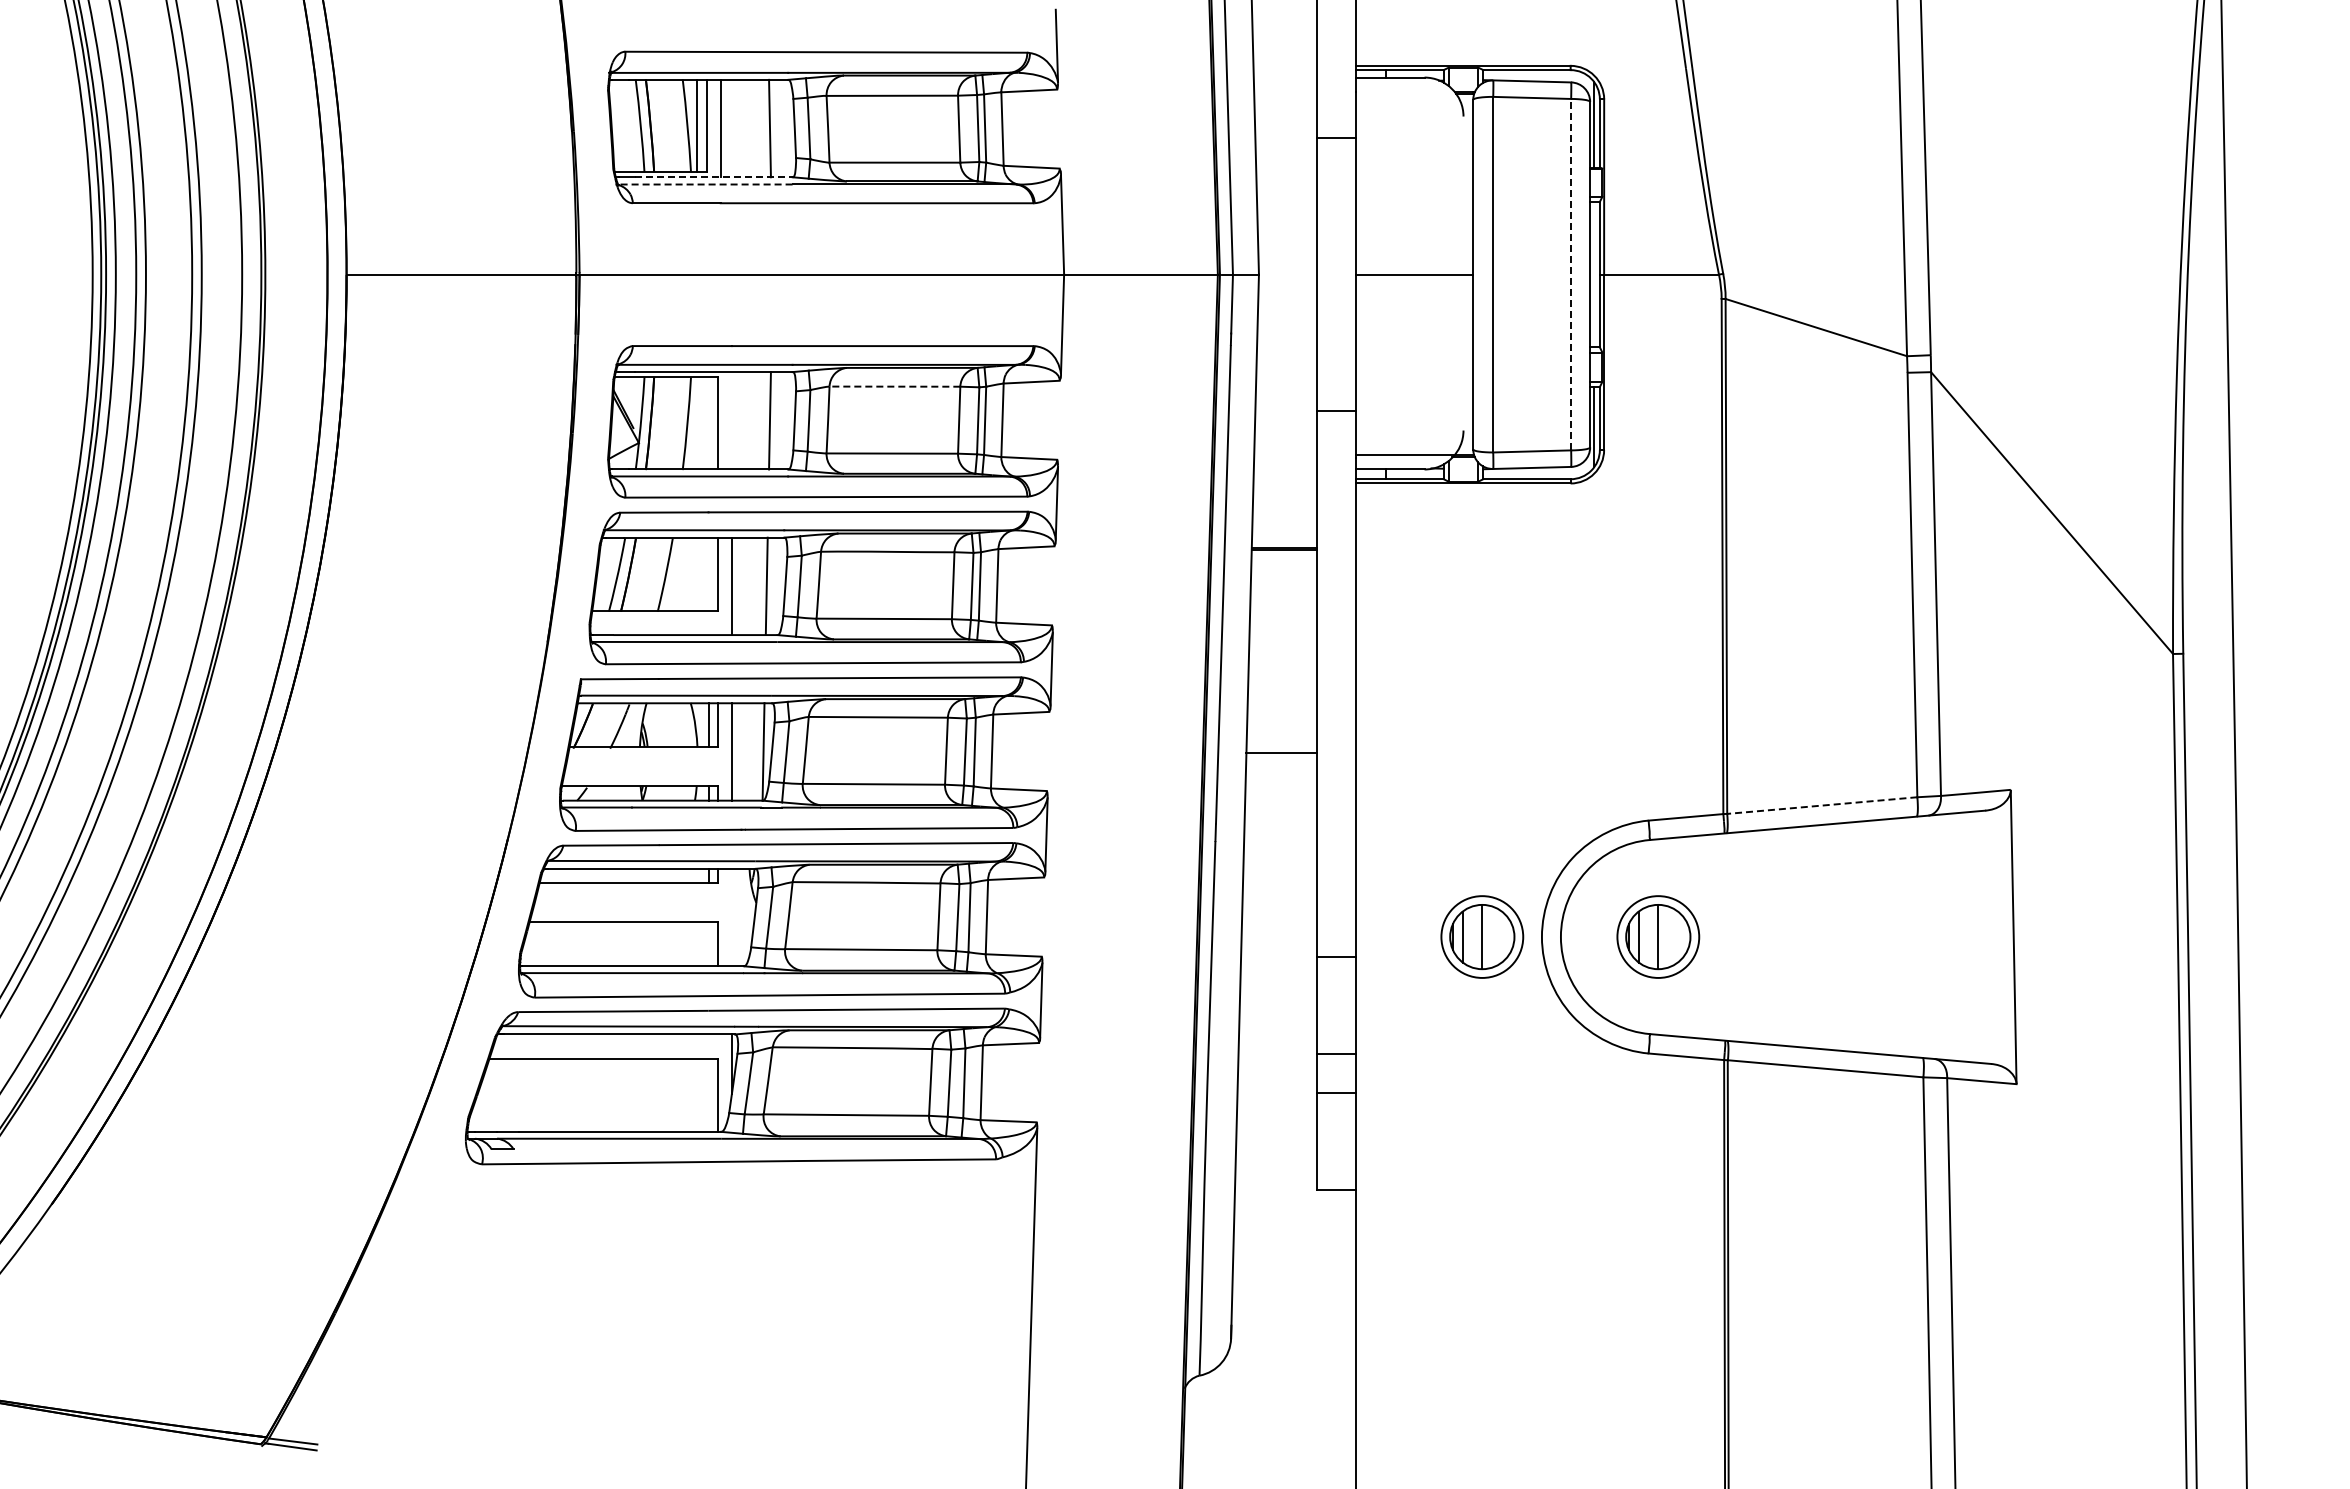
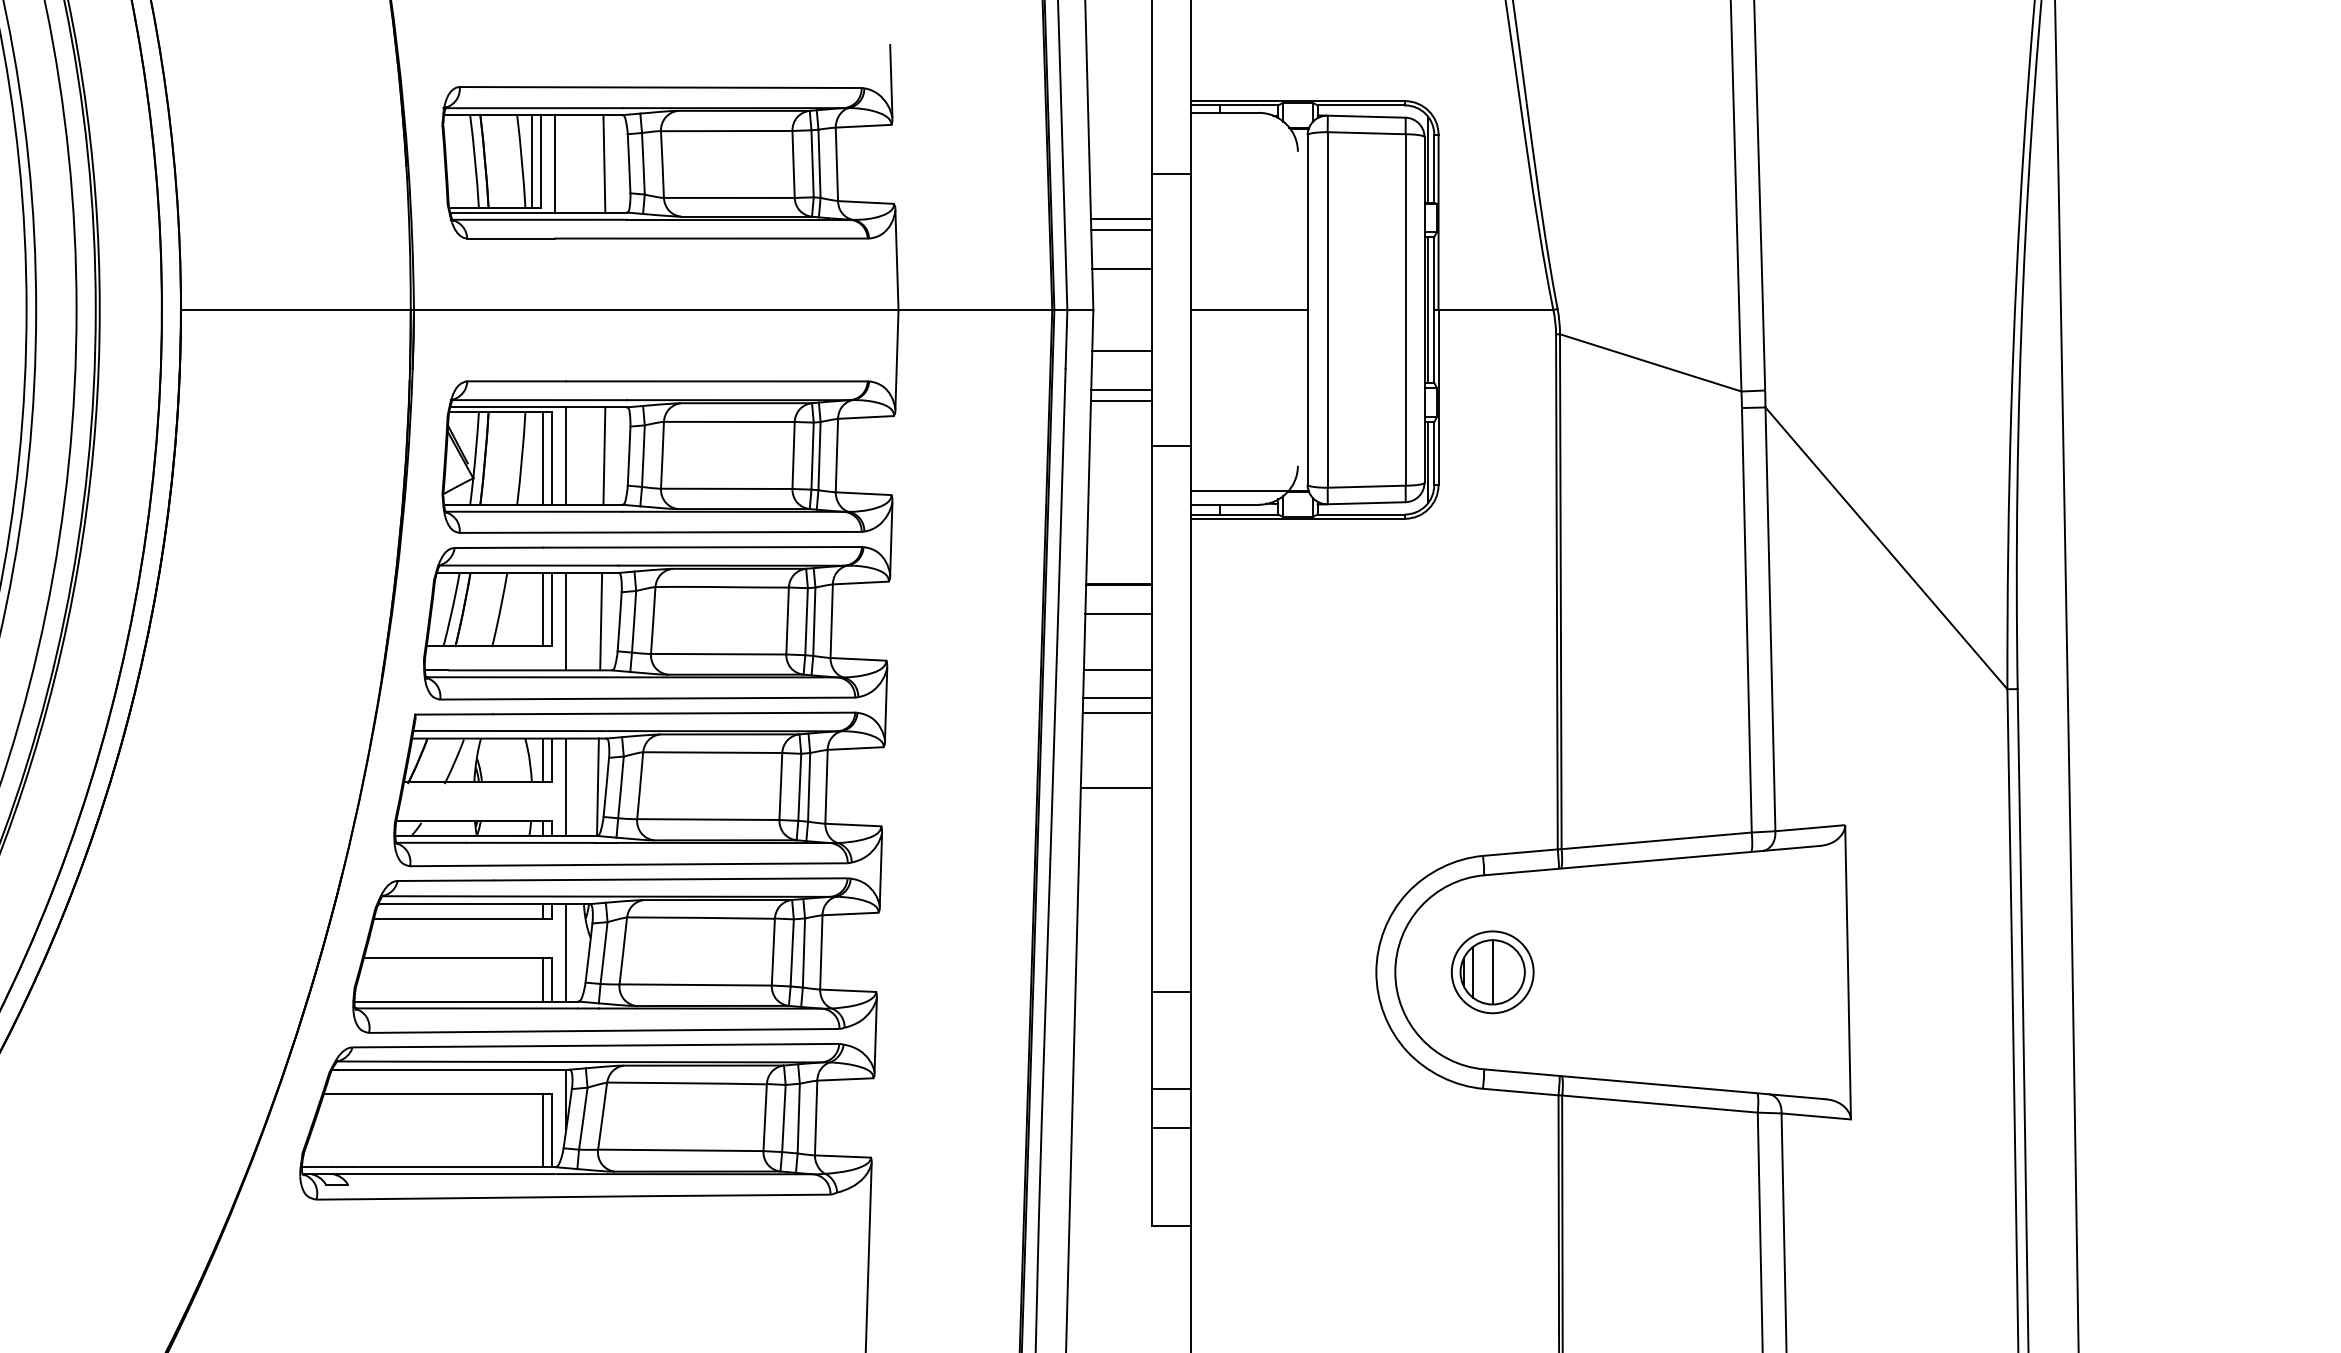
line: (713, 177) -> (547, 212), dashed -> solid
line: (1286, 183) -> (1120, 218), added
line: (705, 184) -> (539, 219), dashed -> solid
line: (1286, 194) -> (1120, 229), added
line: (1287, 233) -> (1121, 268), added
line: (1571, 274) -> (1405, 309), dashed -> solid
line: (1594, 274) -> (1428, 309), added
line: (1287, 315) -> (1121, 350), added
line: (1286, 354) -> (1120, 389), added
line: (1286, 366) -> (1120, 401), added
line: (894, 386) -> (728, 421), dashed -> solid
line: (731, 420) -> (565, 455), added
line: (708, 422) -> (542, 457), added
line: (708, 573) -> (542, 608), added
line: (1283, 579) -> (1117, 614), added
line: (1283, 634) -> (1117, 669), added
line: (1282, 662) -> (1116, 697), added
line: (1282, 677) -> (1116, 712), added
line: (1821, 805) -> (1655, 840), dashed -> solid
line: (731, 917) -> (565, 952), added
part: (1482, 936) -> (1316, 971), removed
line: (708, 944) -> (542, 979), added
line: (708, 1094) -> (542, 1129), added

